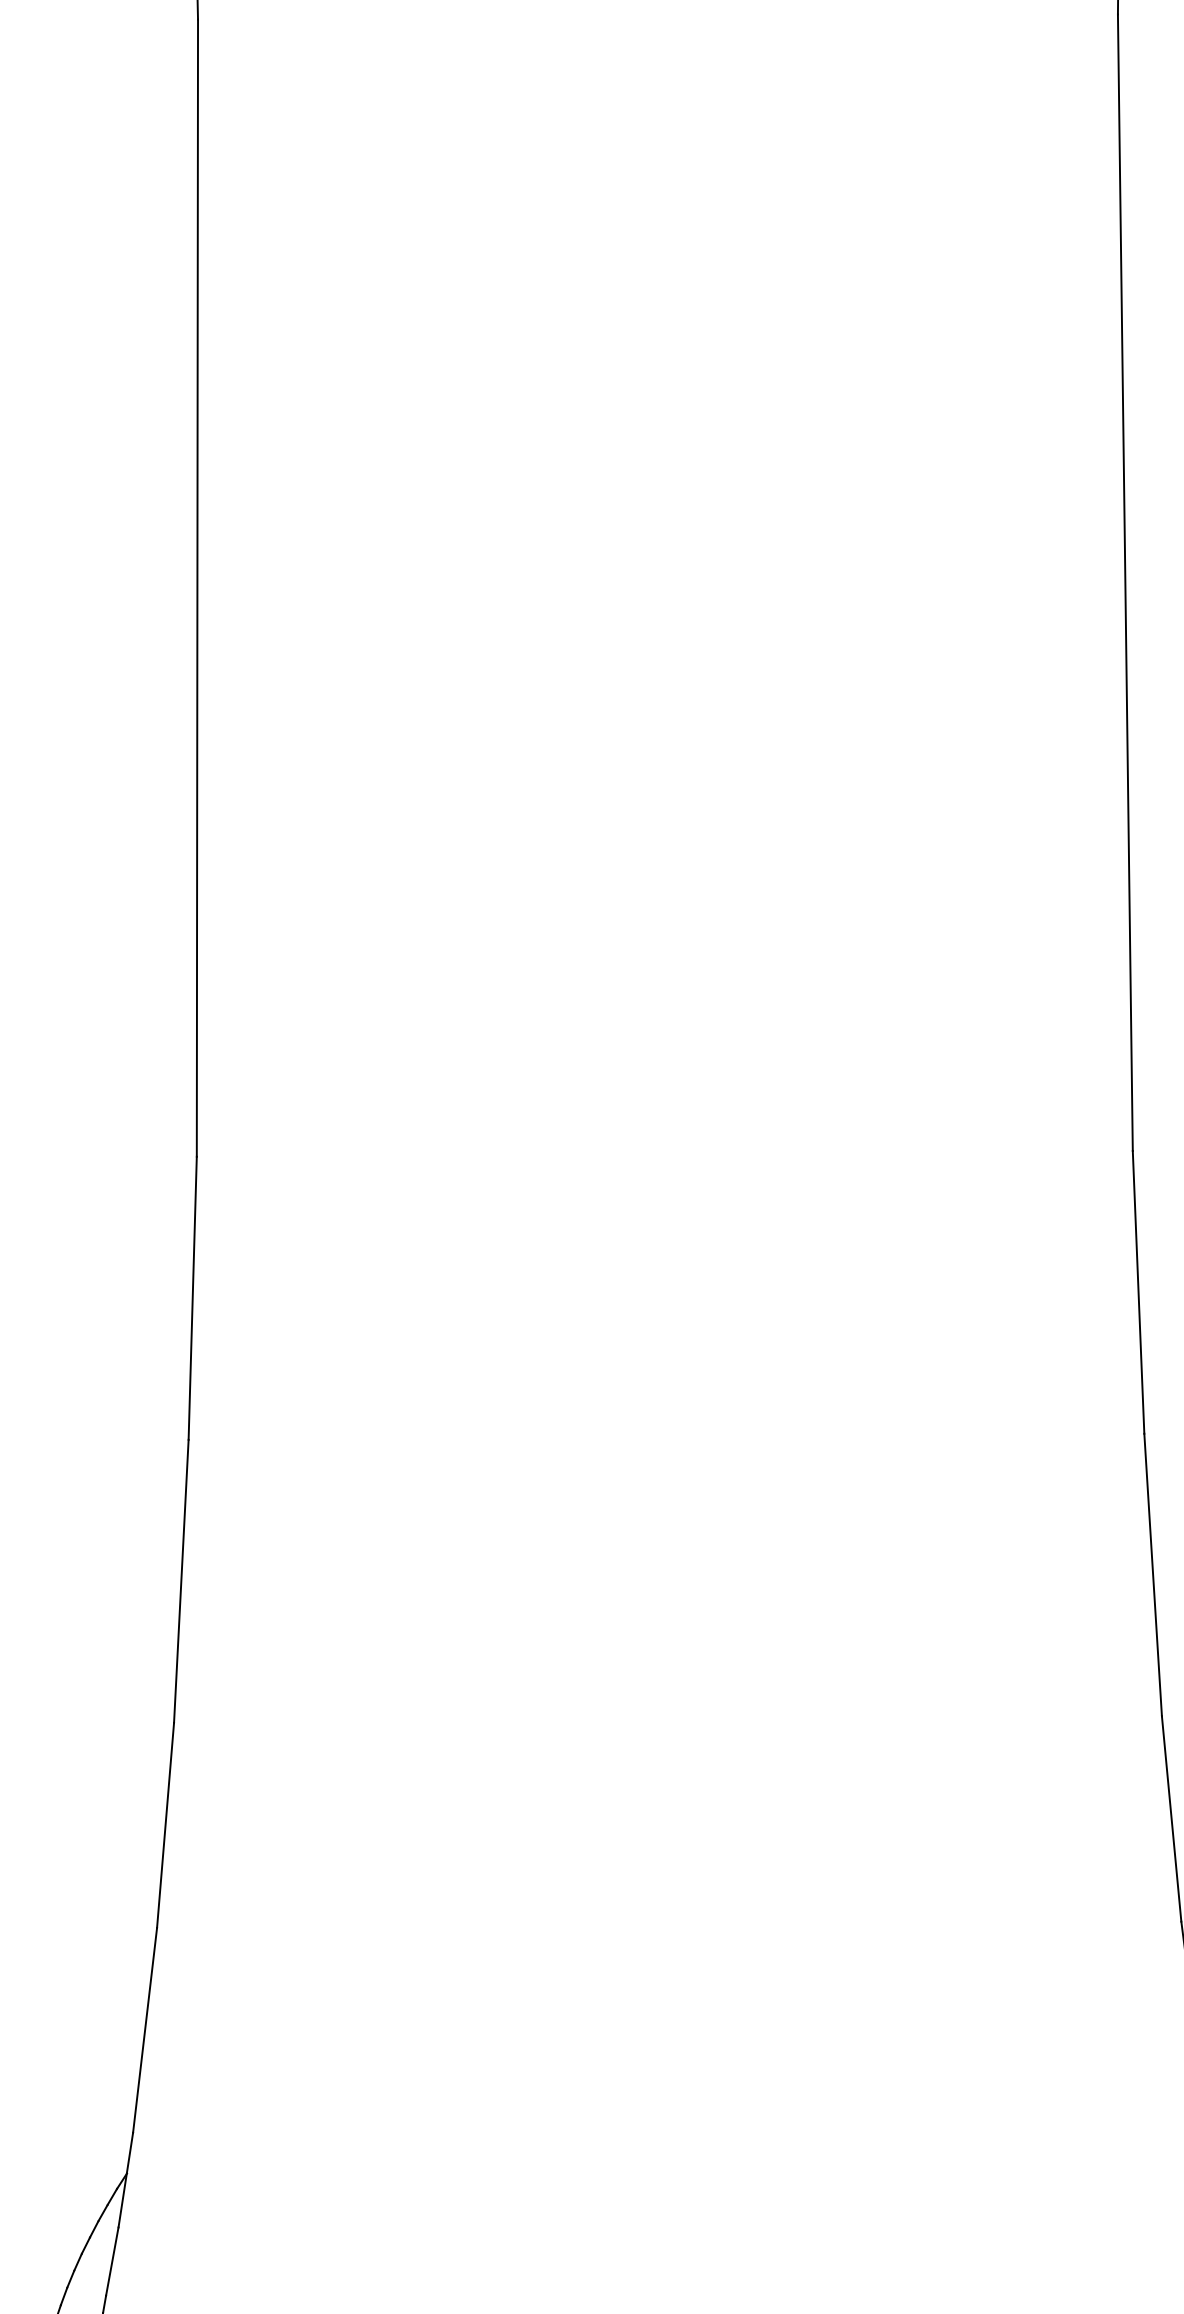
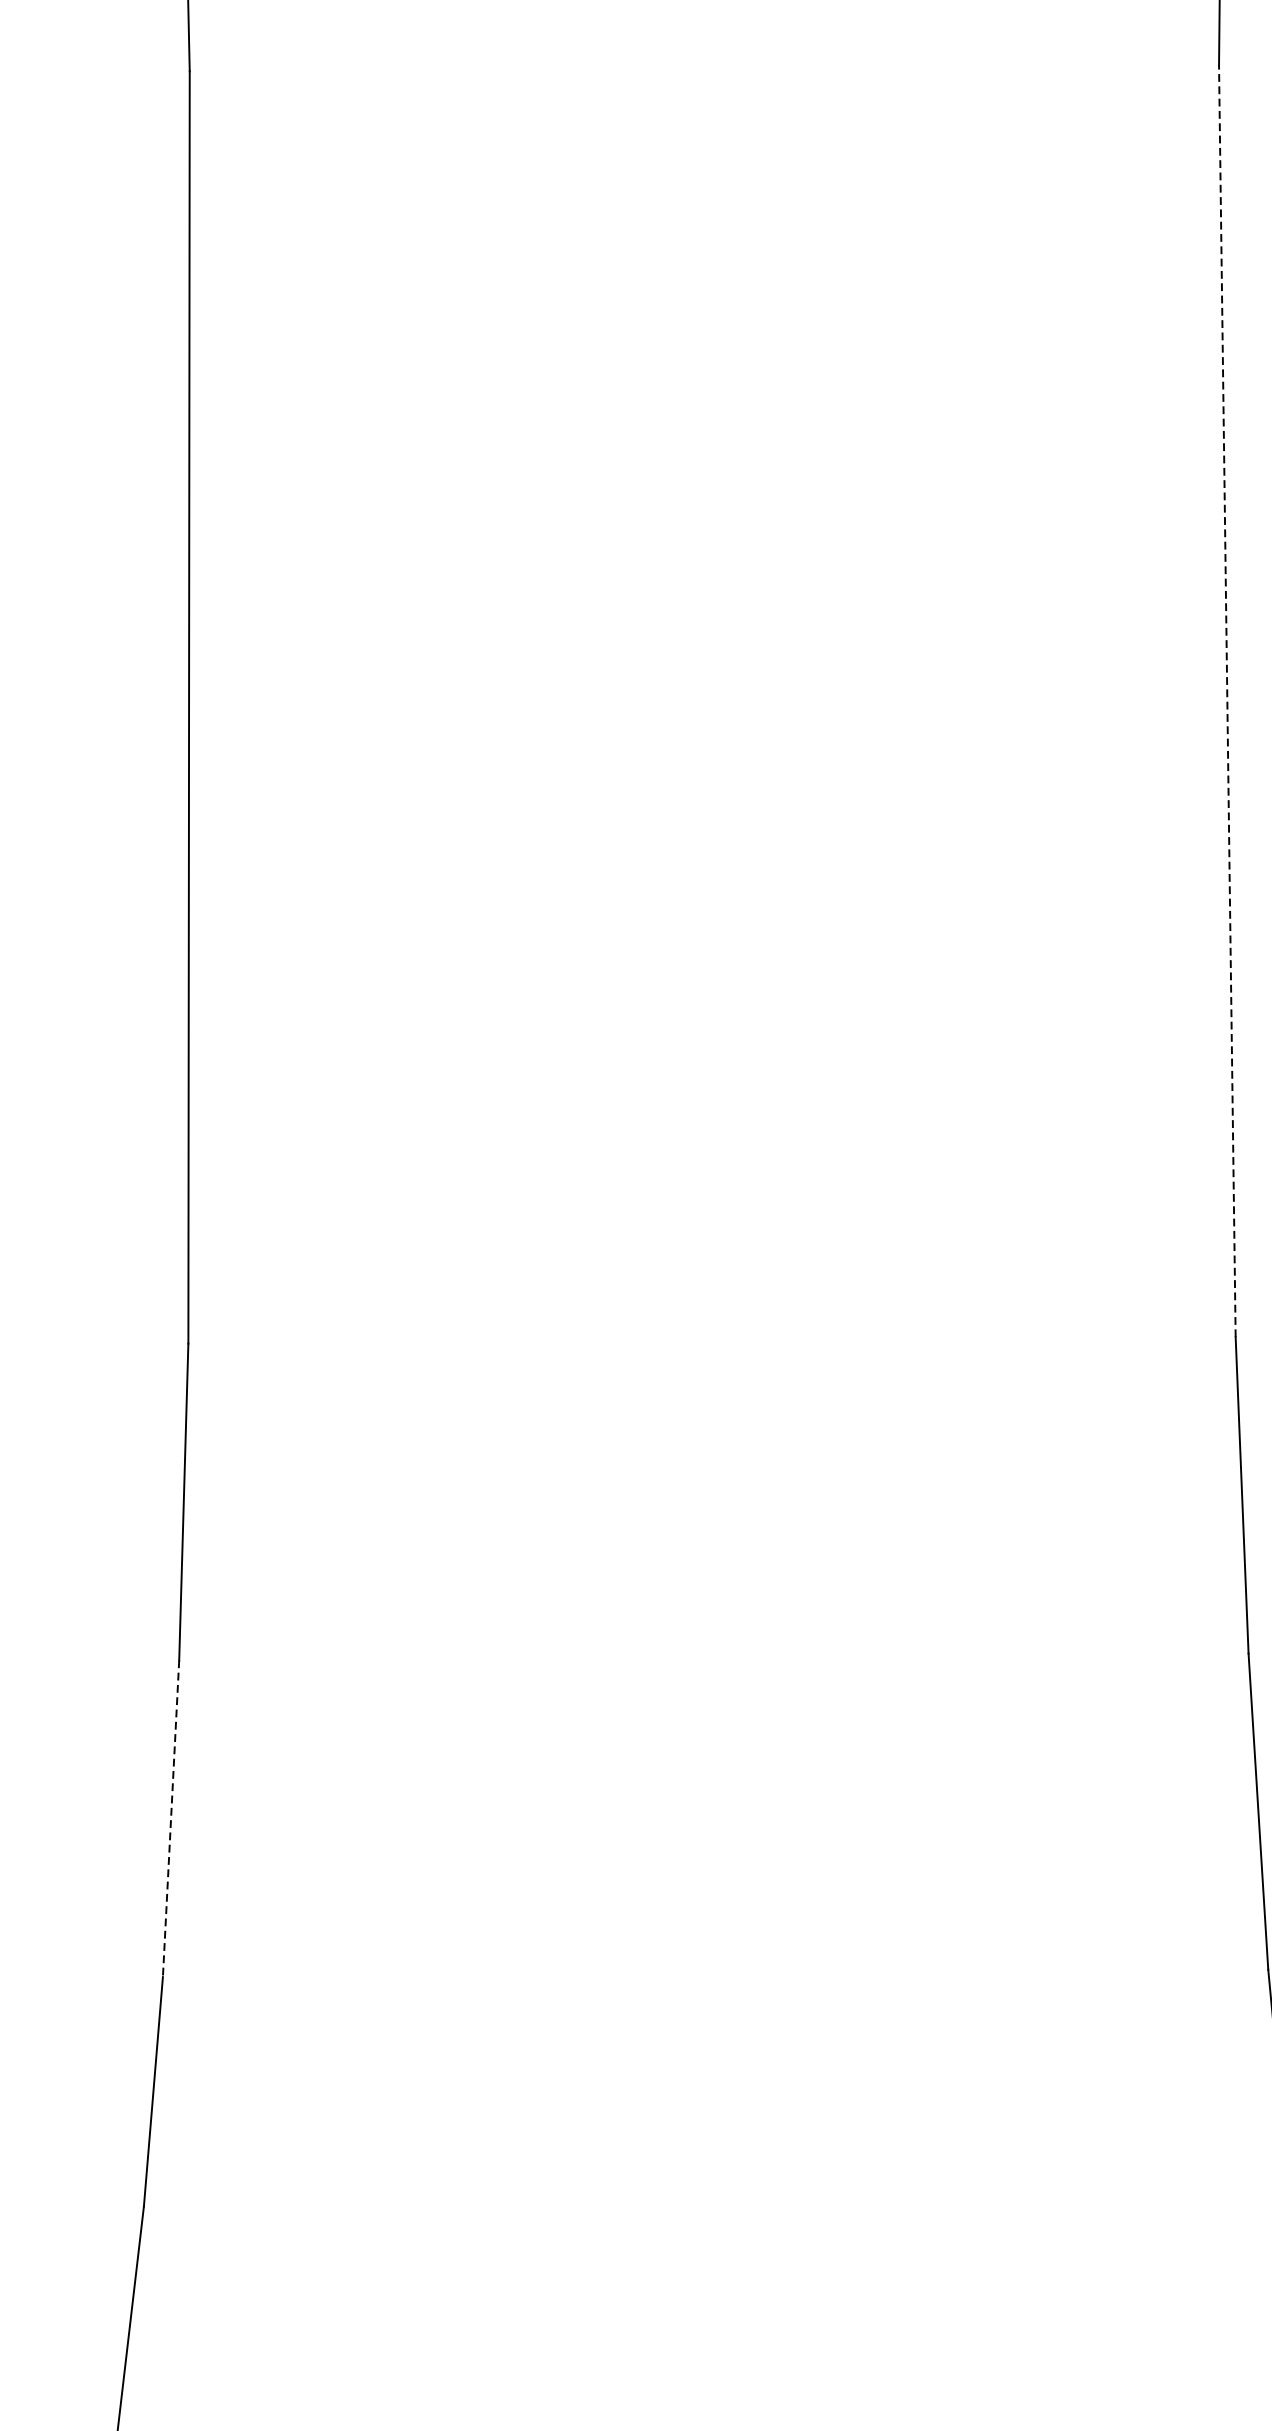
line: (1125, 582) -> (1227, 701), solid -> dashed
line: (181, 1581) -> (171, 1818), solid -> dashed

